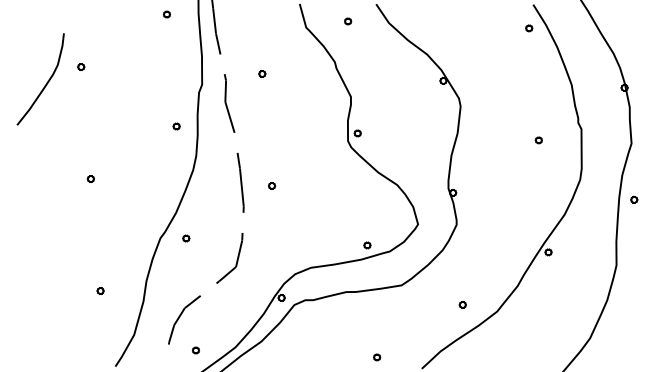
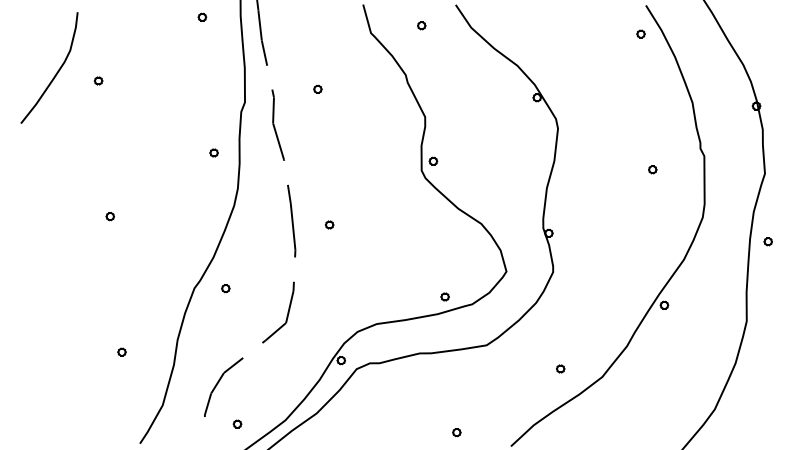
curve: (46, 82) -> (56, 71), moved

